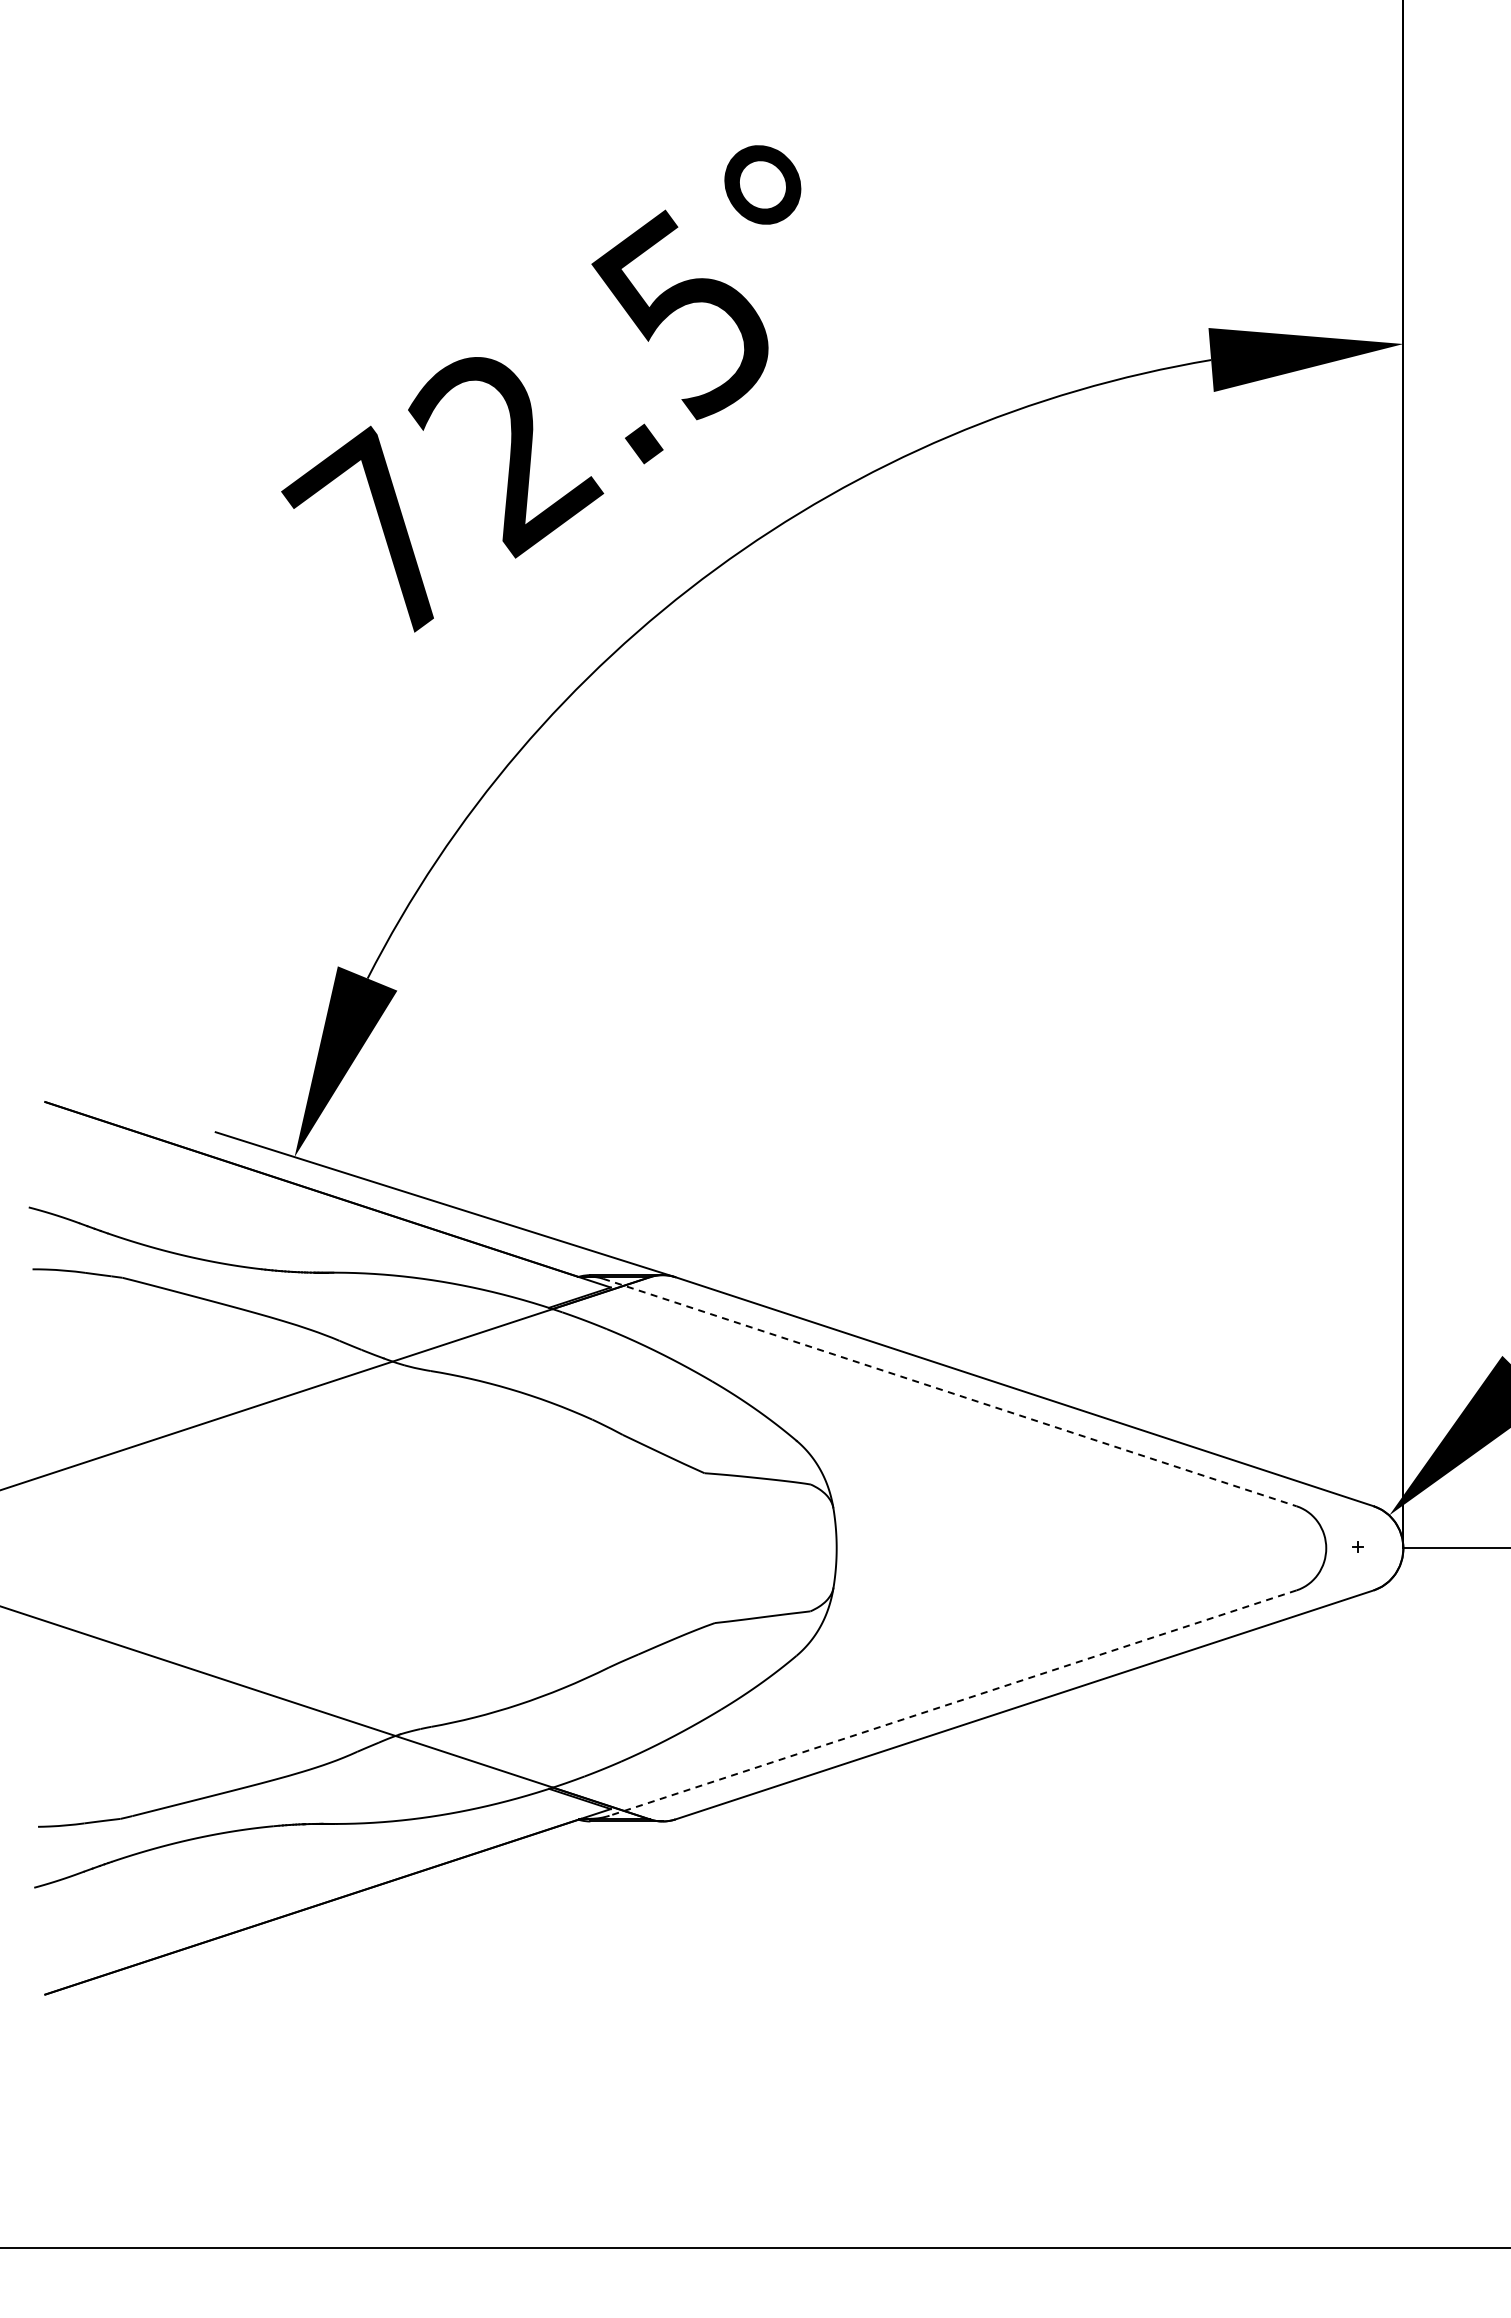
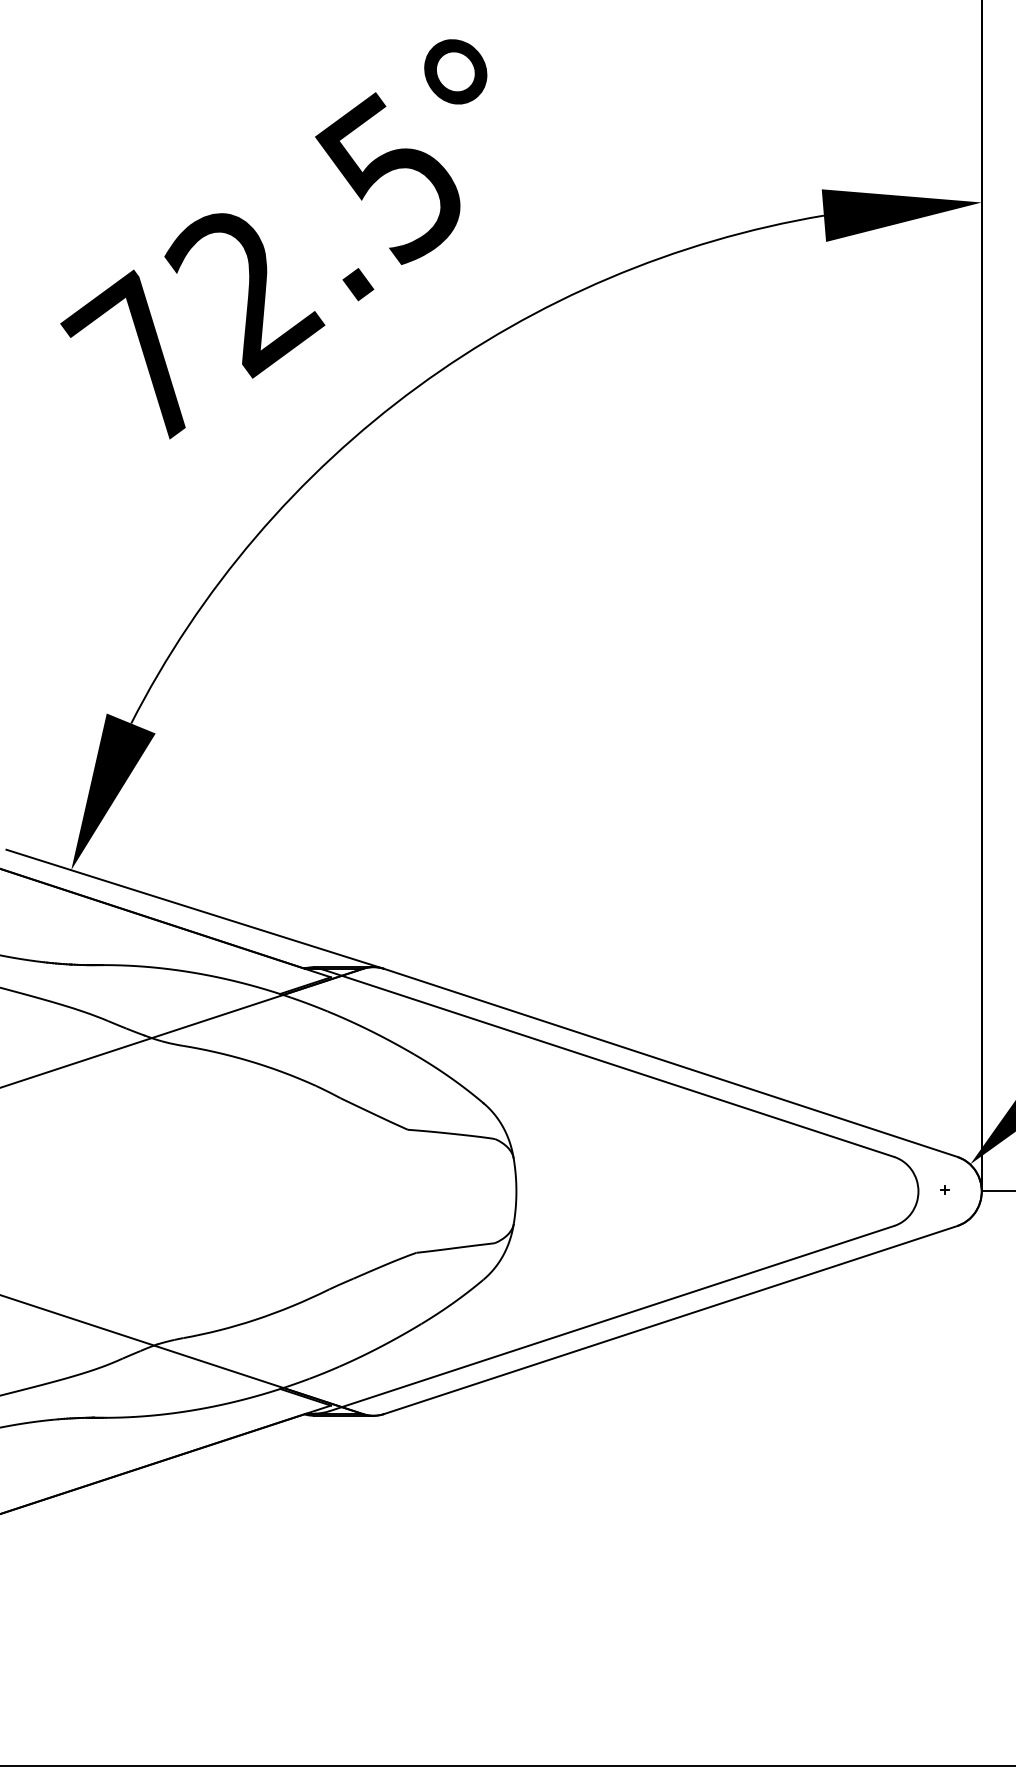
line: (949, 1392) -> (609, 1063), dashed -> solid
line: (953, 1703) -> (612, 1318), dashed -> solid

